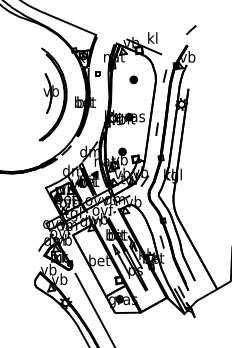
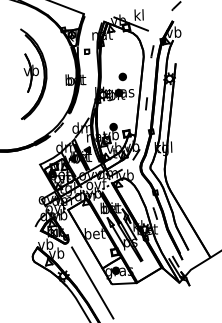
part: (133, 79) -> (122, 76), moved
part: (52, 94) -> (32, 73), moved

